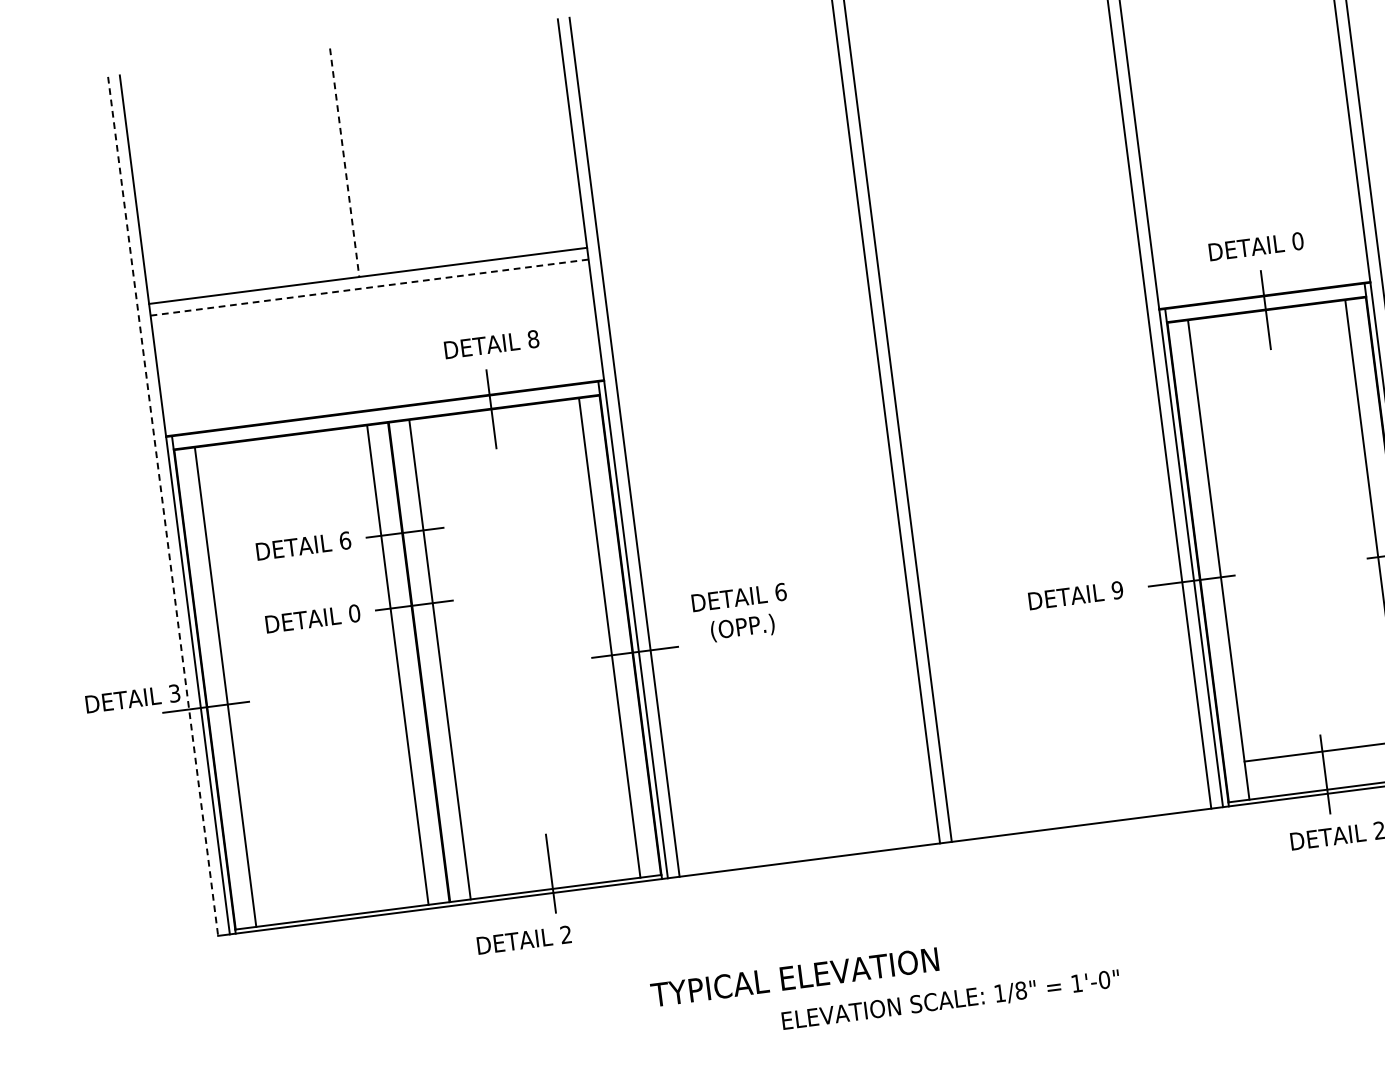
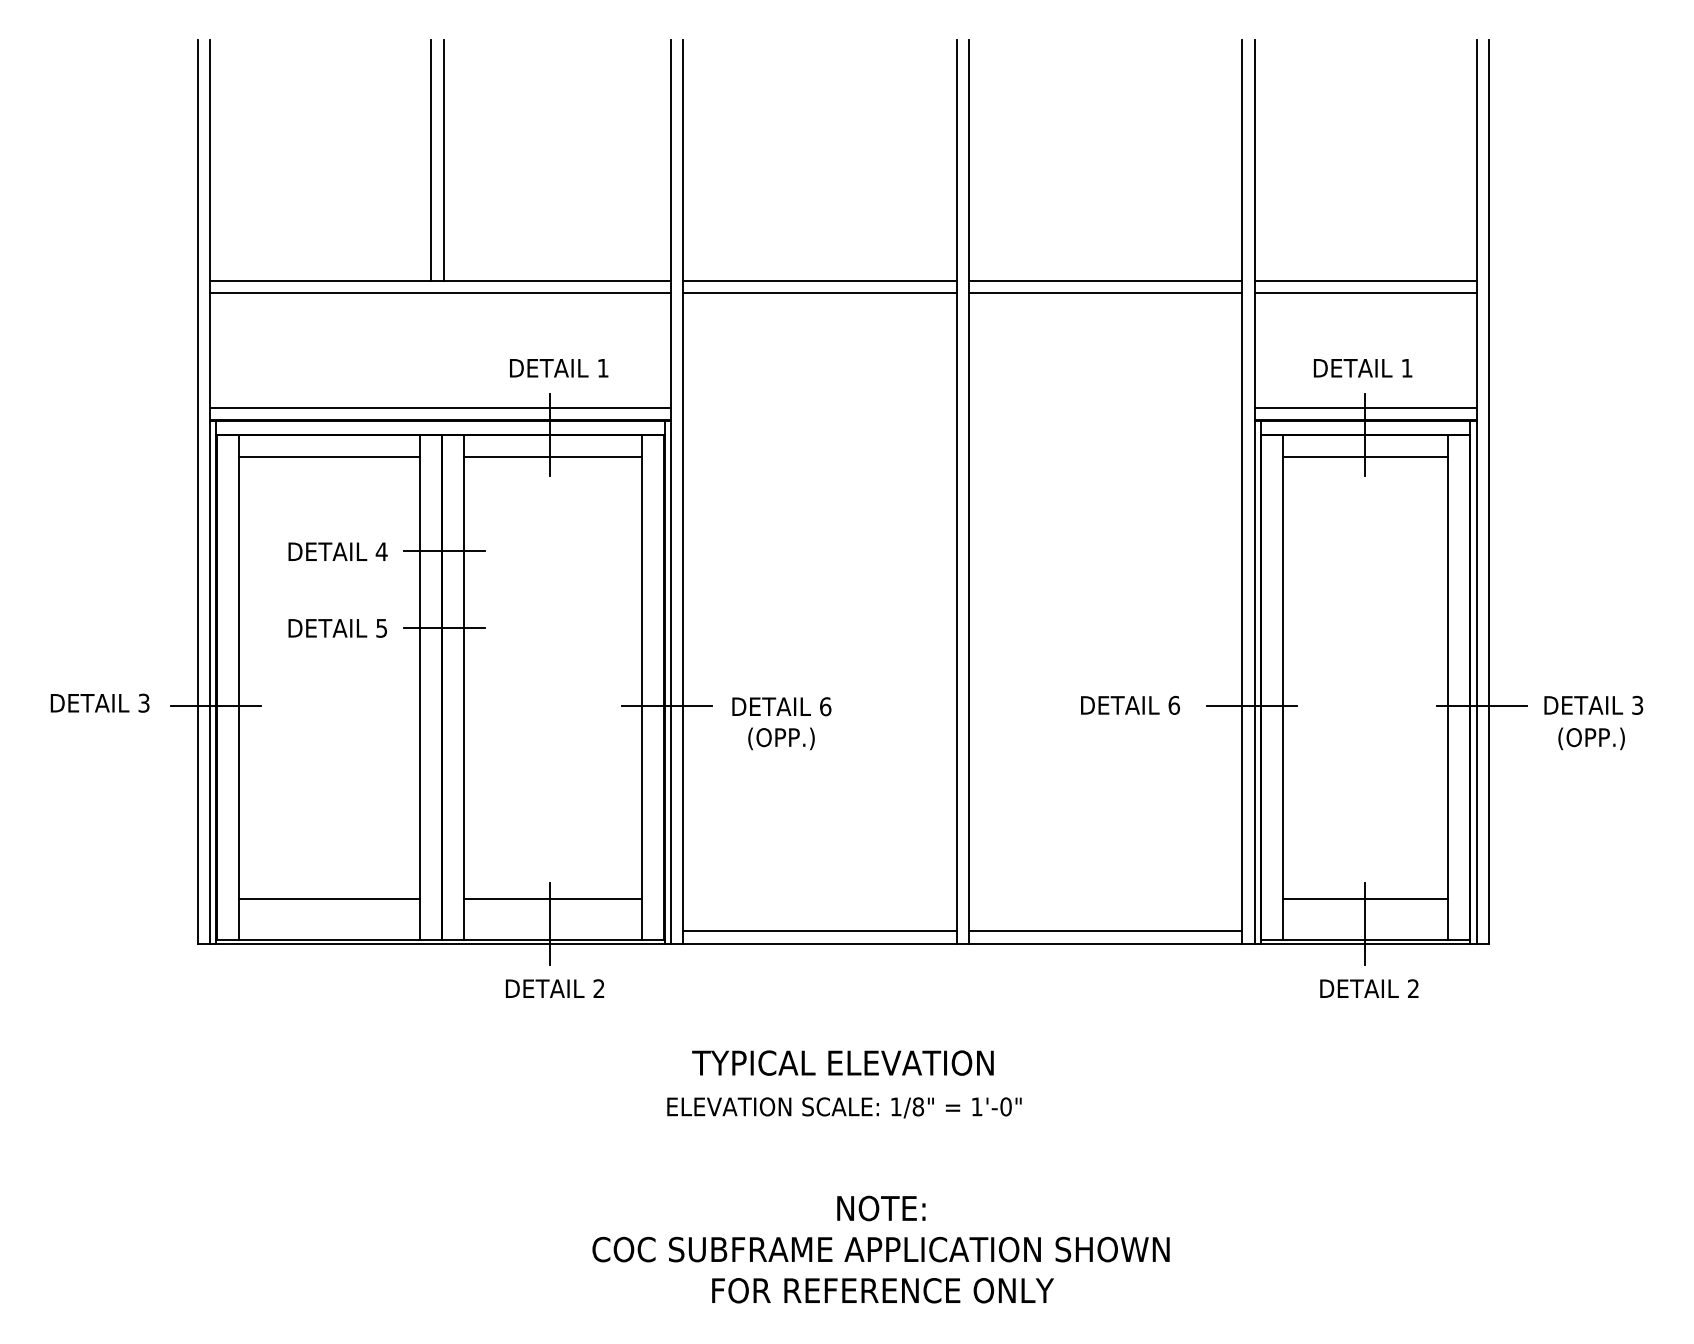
line: (356, 161) -> (443, 160), added
line: (1247, 162) -> (1365, 280), added
line: (345, 163) -> (431, 161), dashed -> solid
line: (1249, 175) -> (1365, 293), added
line: (1000, 194) -> (1105, 280), added
line: (1002, 206) -> (1105, 293), added
line: (729, 229) -> (820, 280), added
text: (1297, 240) -> (1406, 367), 0 -> 1
line: (731, 241) -> (820, 293), added
line: (1263, 283) -> (1365, 407), added
line: (370, 287) -> (441, 293), dashed -> solid
line: (1269, 330) -> (1365, 456), added
text: (532, 338) -> (602, 367), 8 -> 1
line: (383, 396) -> (440, 407), added
line: (496, 429) -> (553, 456), added
line: (283, 456) -> (328, 456), added
line: (162, 506) -> (197, 492), dashed -> solid
text: (344, 540) -> (381, 551), 6 -> 4
text: (1117, 589) -> (1174, 704), 9 -> 6
text: (354, 612) -> (381, 627), 0 -> 5
text: (740, 613) -> (781, 723), moved
text: (132, 698) -> (99, 702), moved
line: (1079, 813) -> (1105, 931), added
line: (808, 848) -> (820, 931), added
line: (550, 850) -> (553, 899), added
line: (336, 877) -> (328, 899), added
text: (524, 939) -> (555, 988), moved
text: (794, 976) -> (842, 1062), moved
text: (950, 1000) -> (844, 1107), moved

